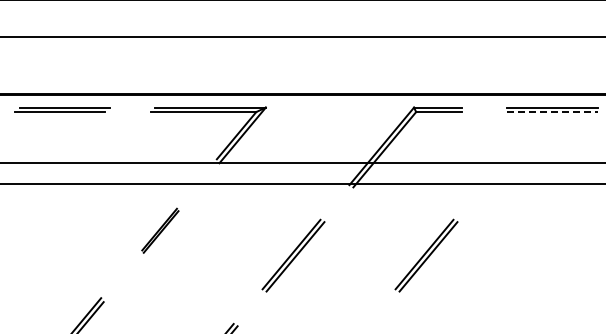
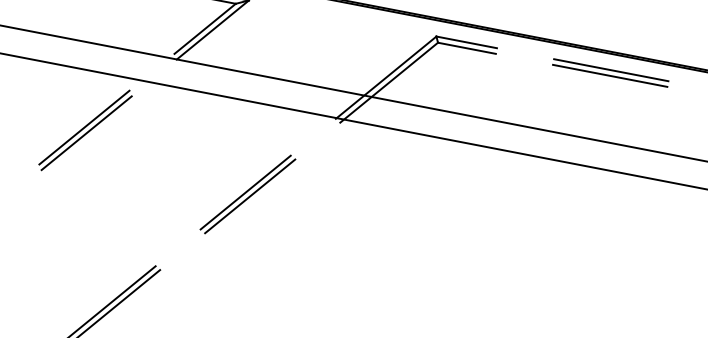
line: (552, 112) -> (610, 76), dashed -> solid
part: (160, 230) -> (85, 130), size x1.67
part: (426, 255) -> (416, 226), removed

